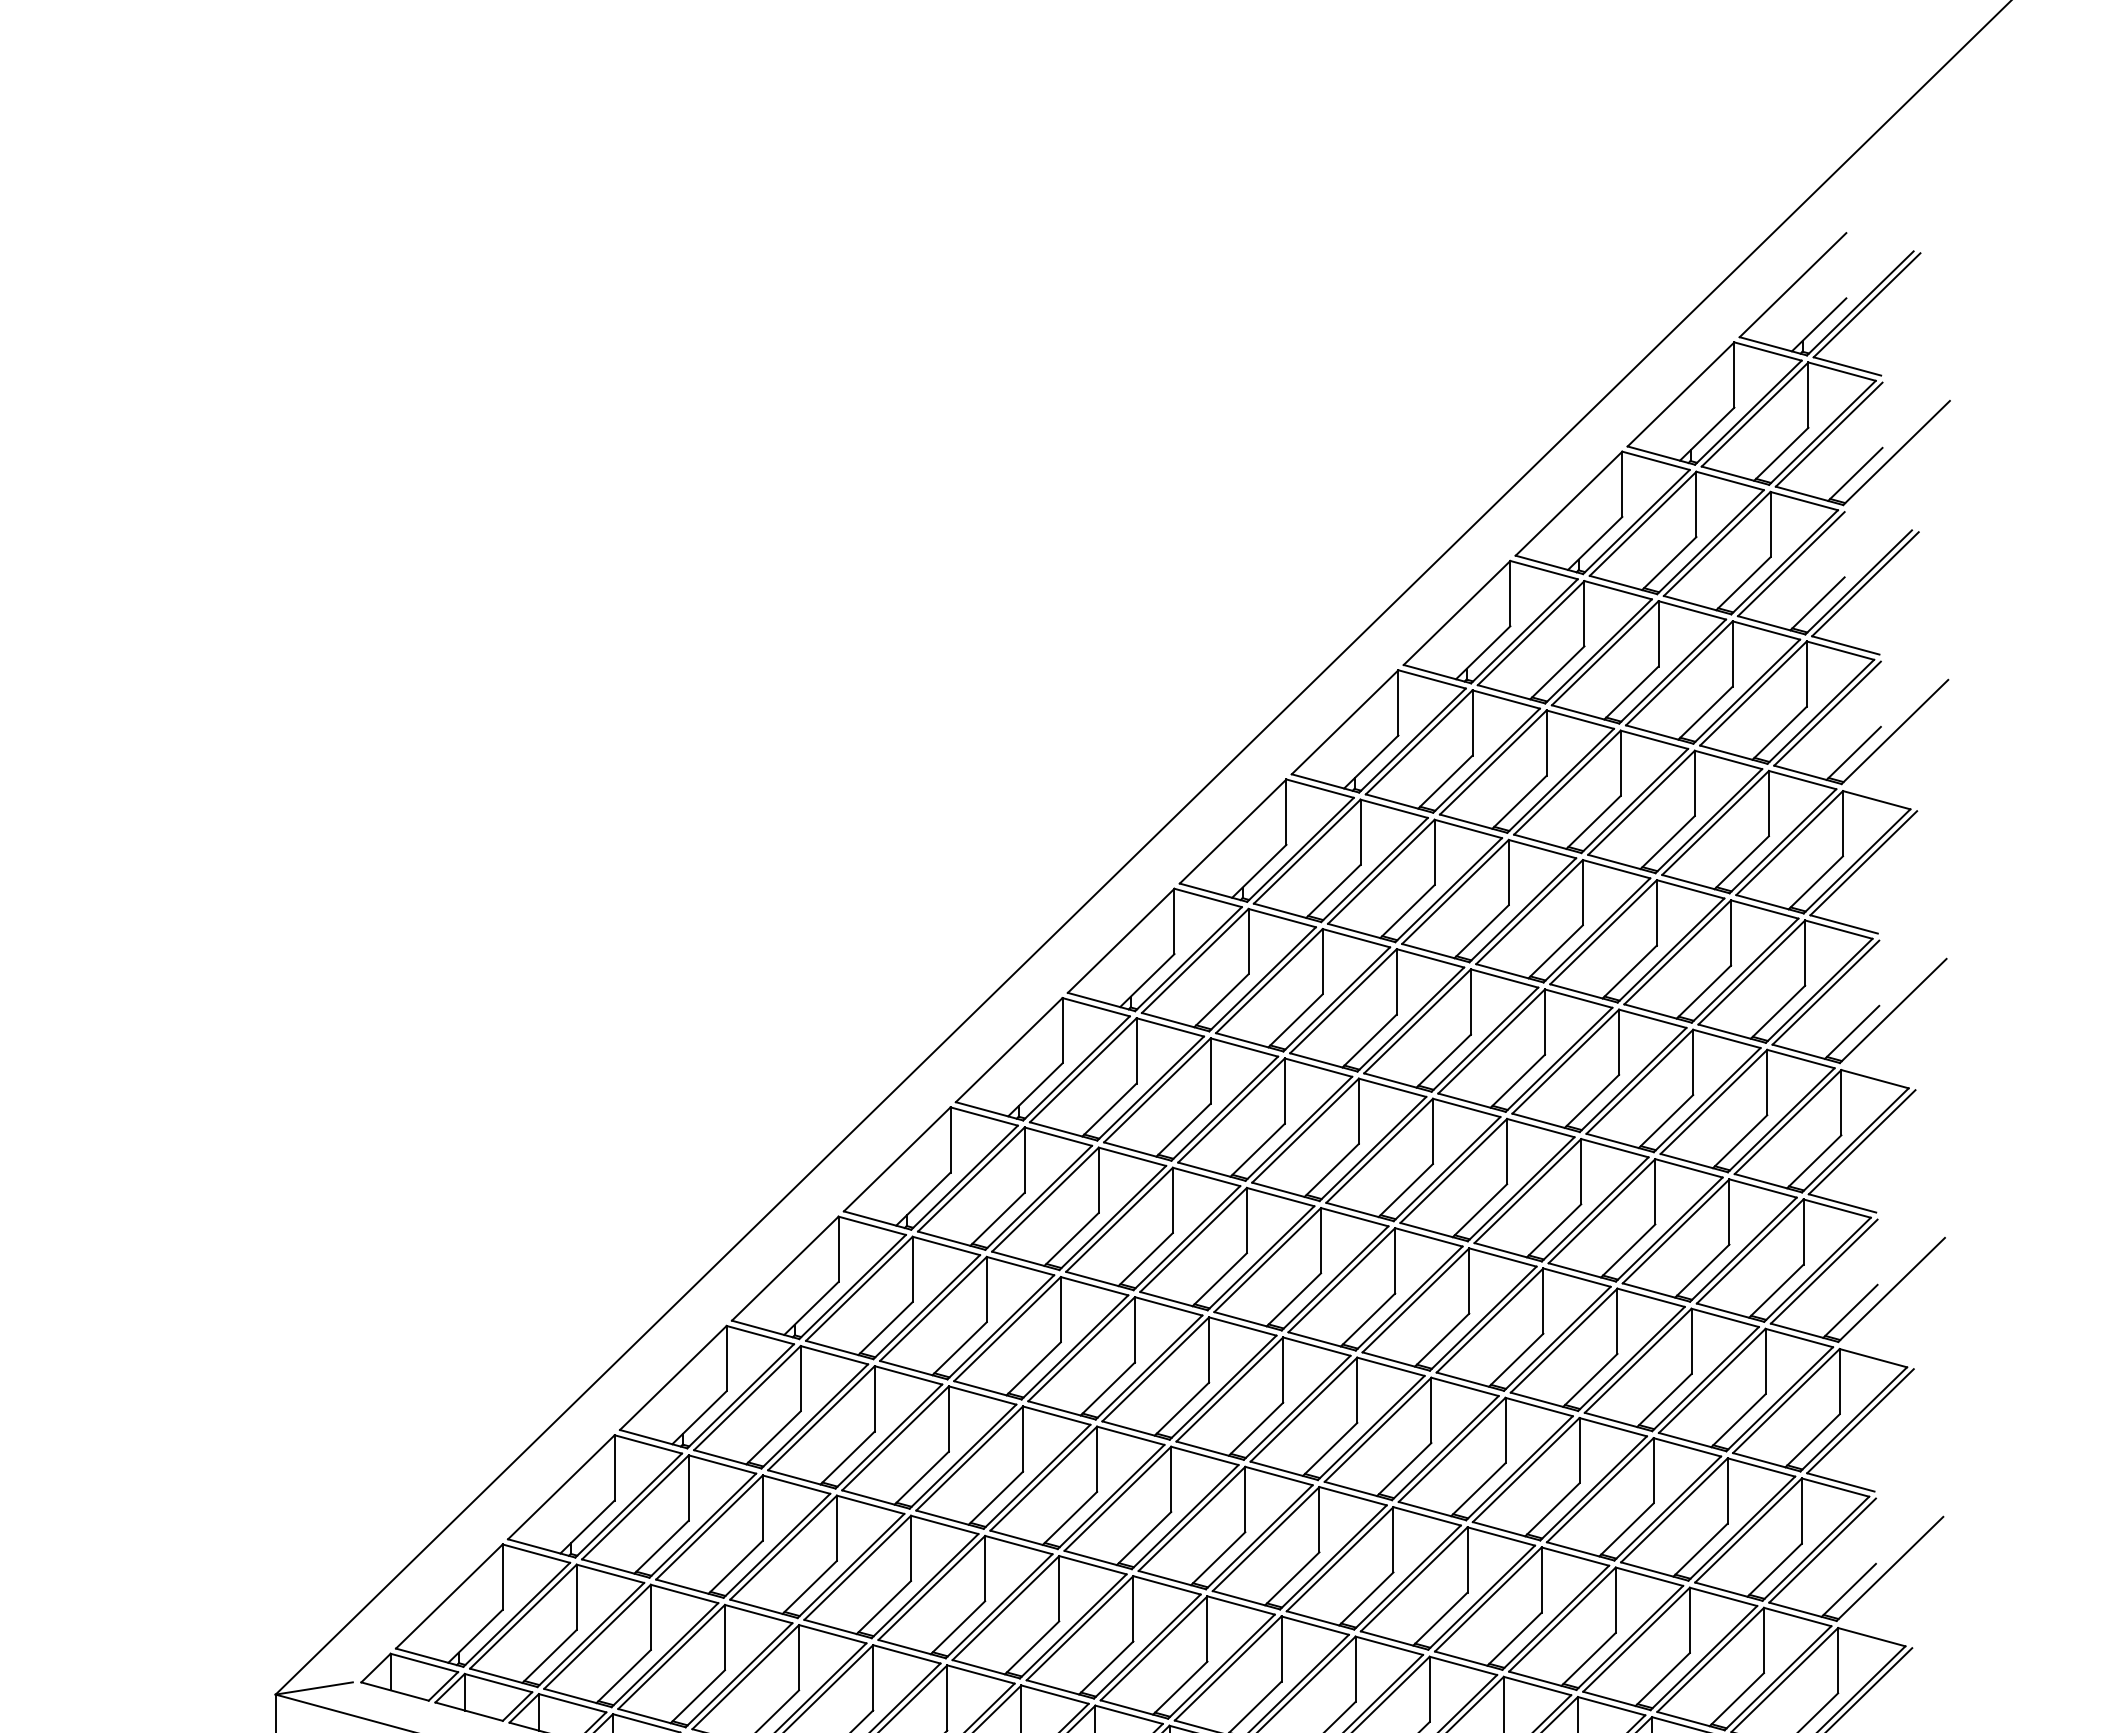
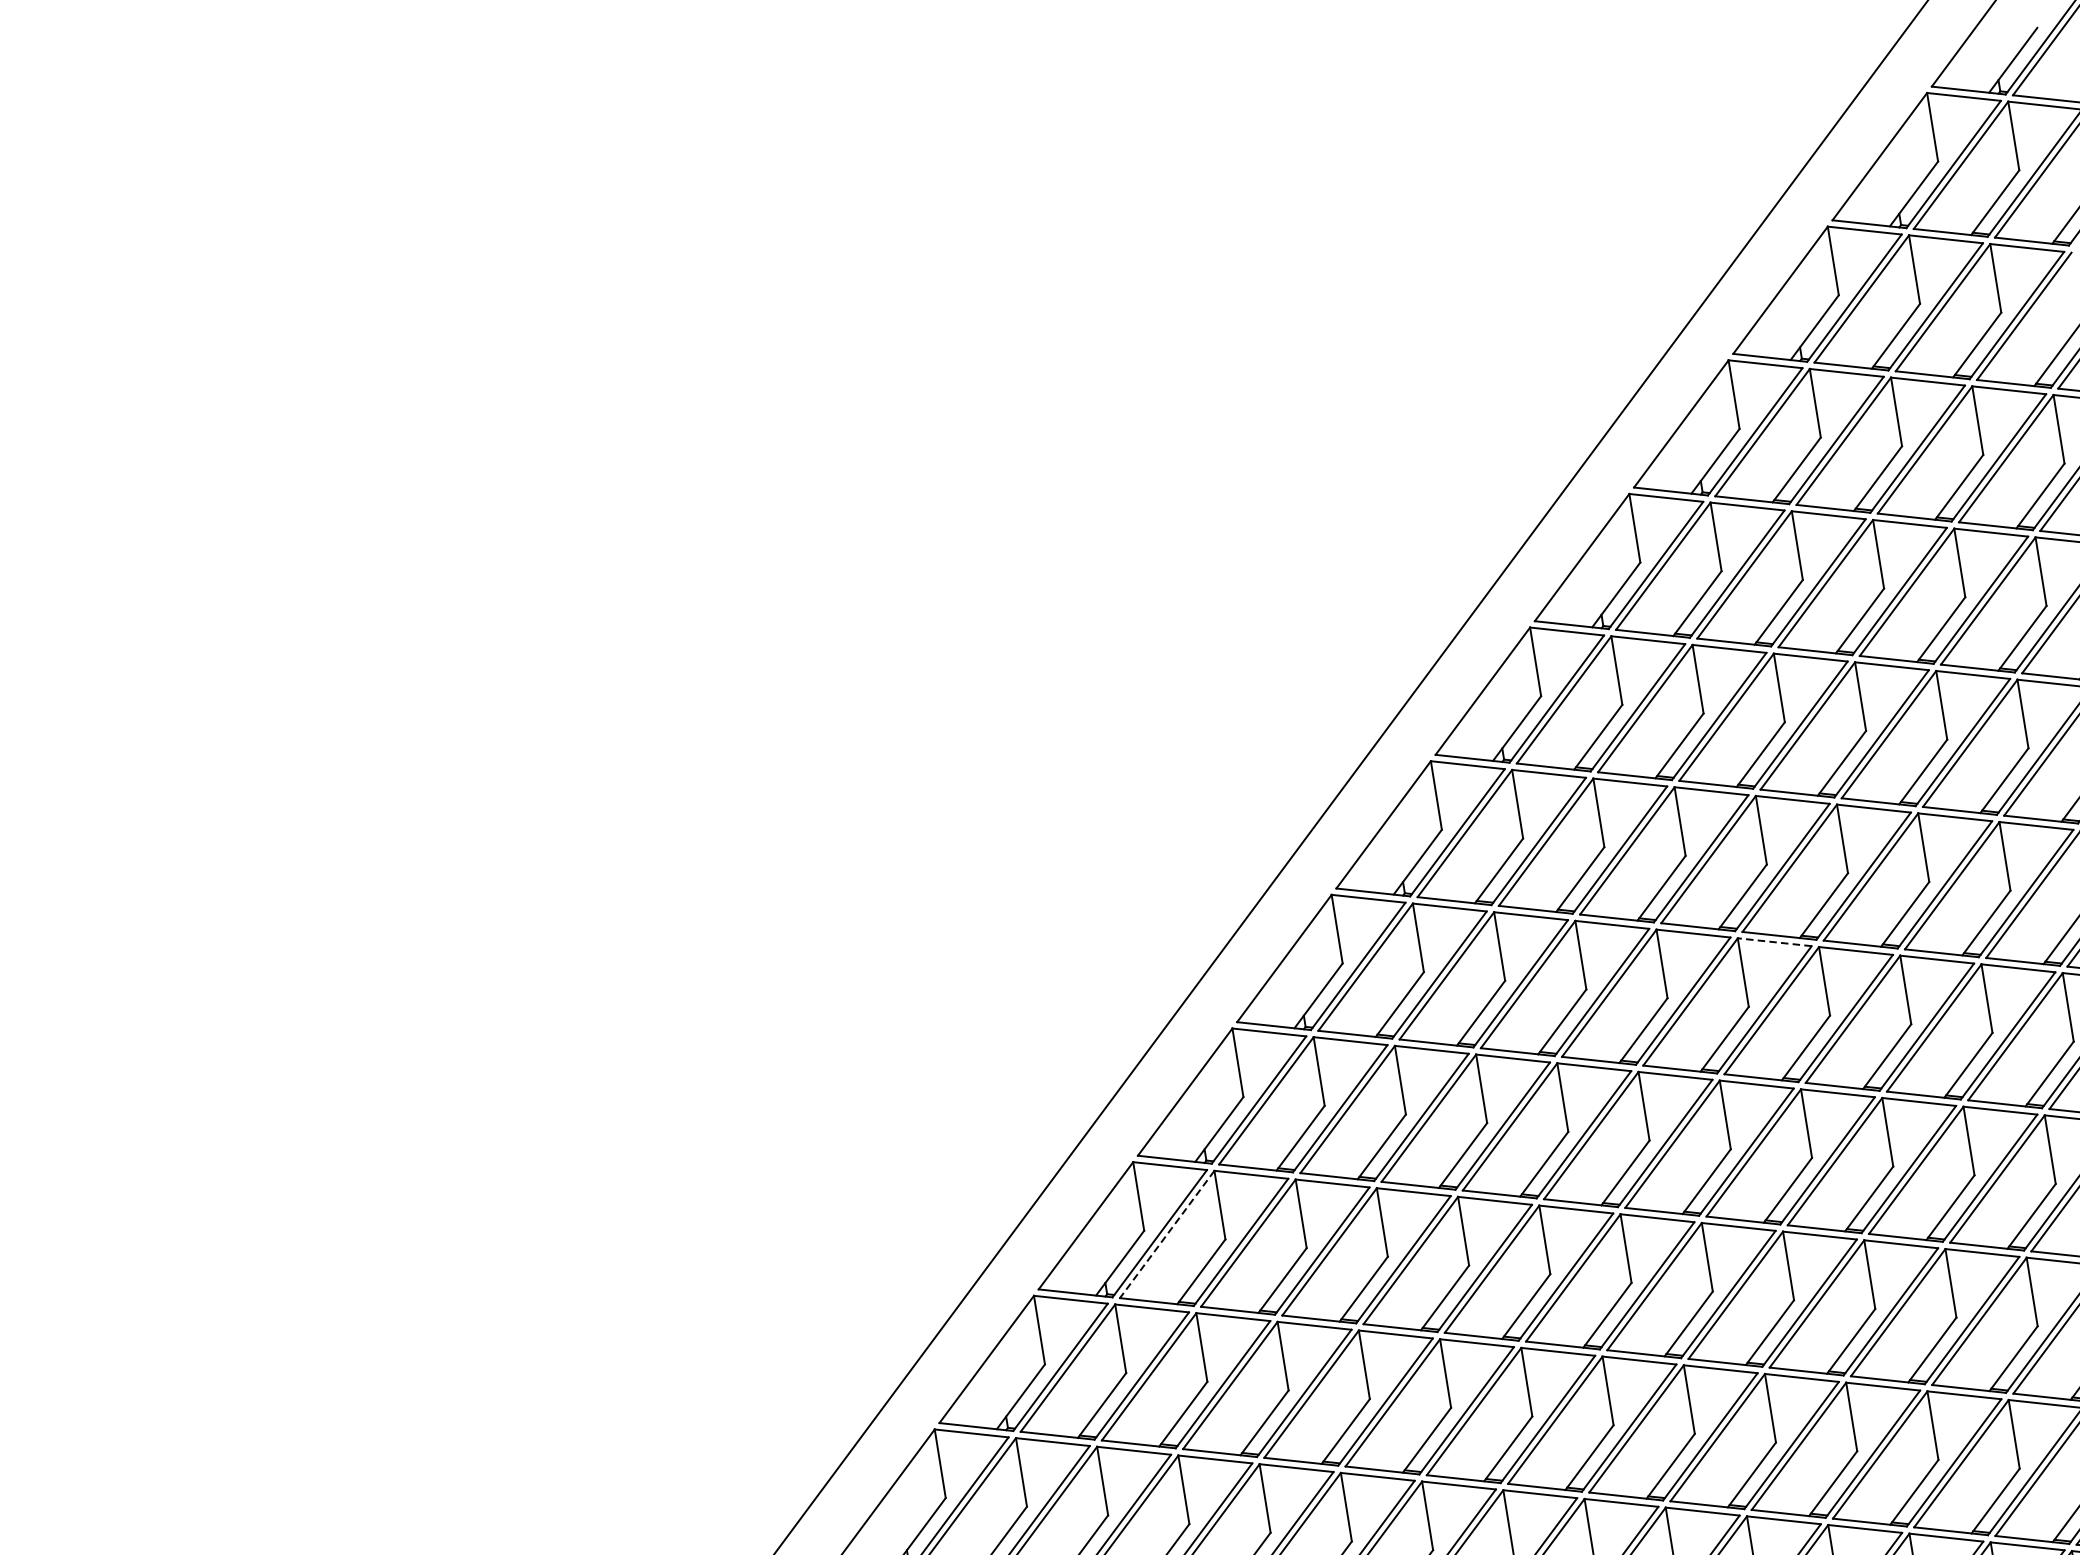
line: (1466, 1107) -> (1774, 941), solid -> dashed
line: (859, 1288) -> (1167, 1234), solid -> dashed

